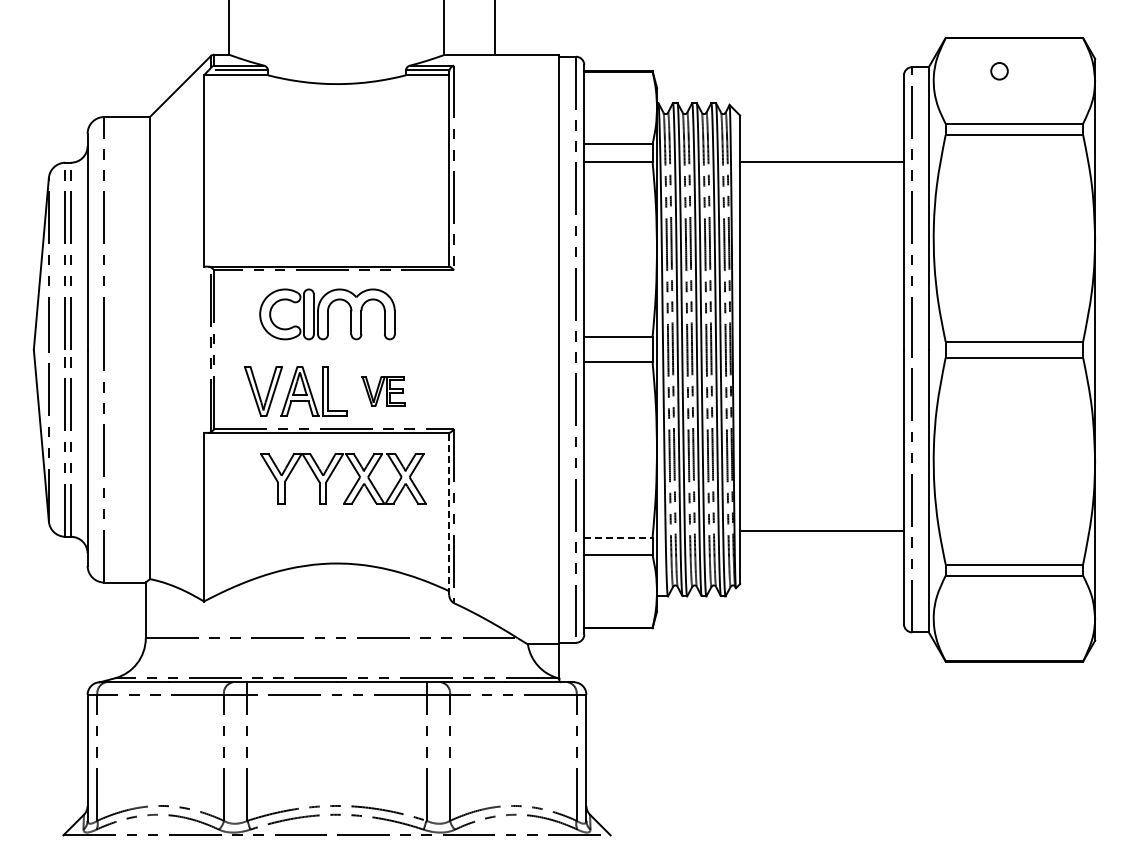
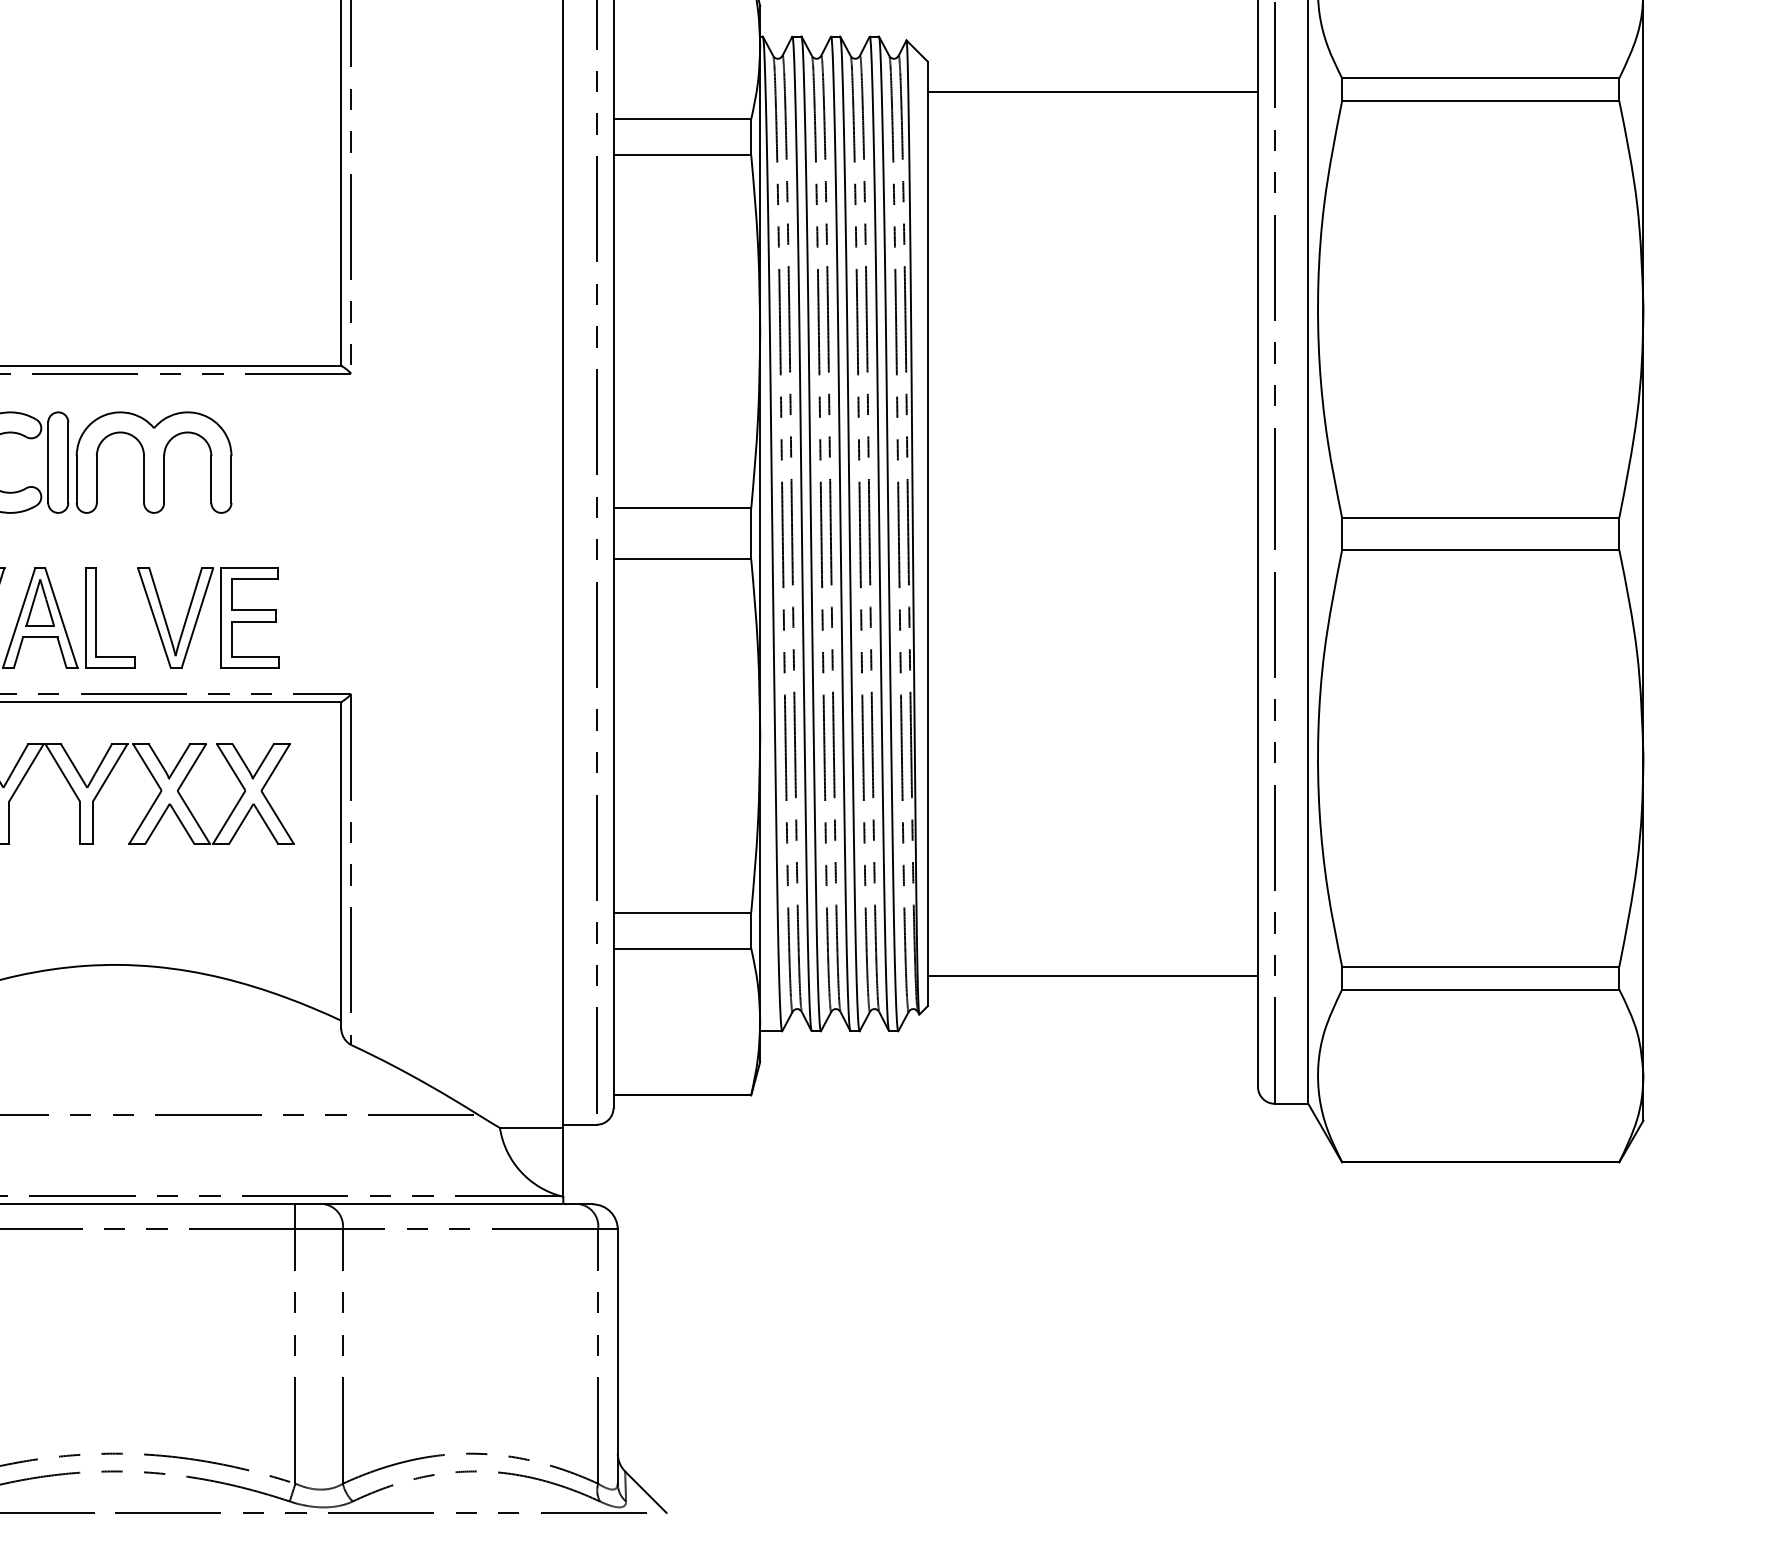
line: (821, 161) -> (1091, 91), moved
part: (383, 391) -> (208, 618), size x1.67
line: (449, 513) -> (341, 864), dashed -> solid
line: (821, 530) -> (1091, 974), moved
line: (618, 537) -> (682, 912), dashed -> solid

